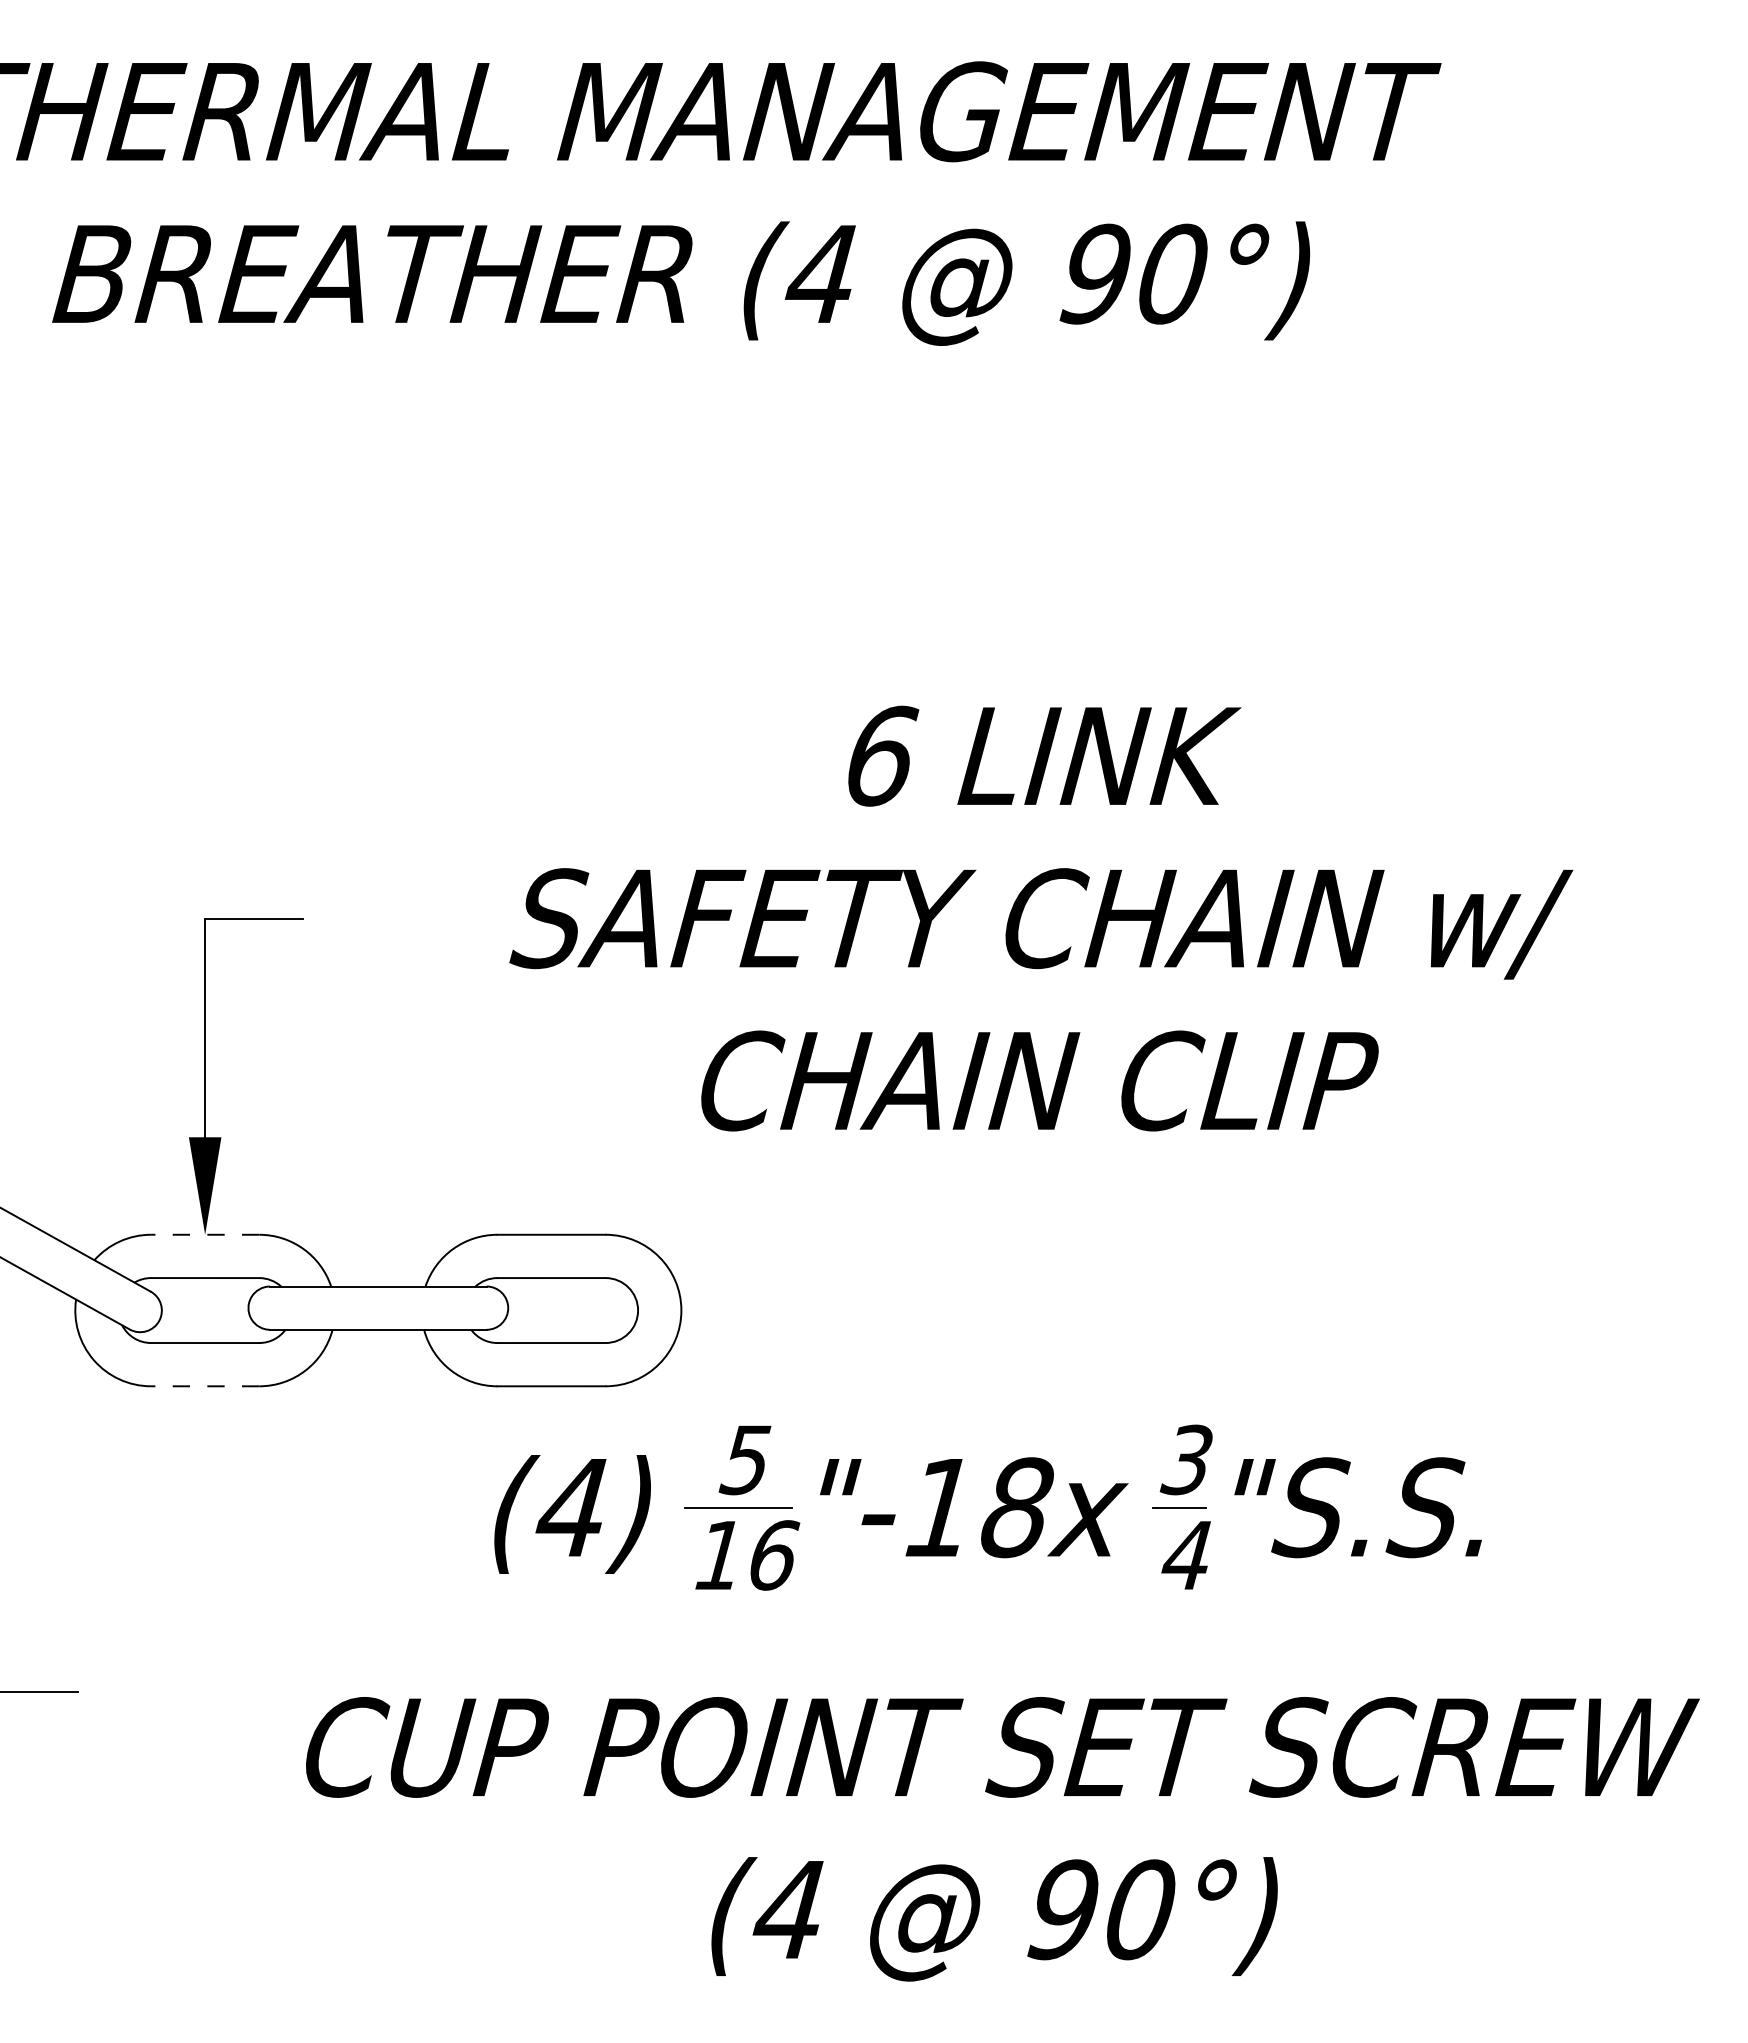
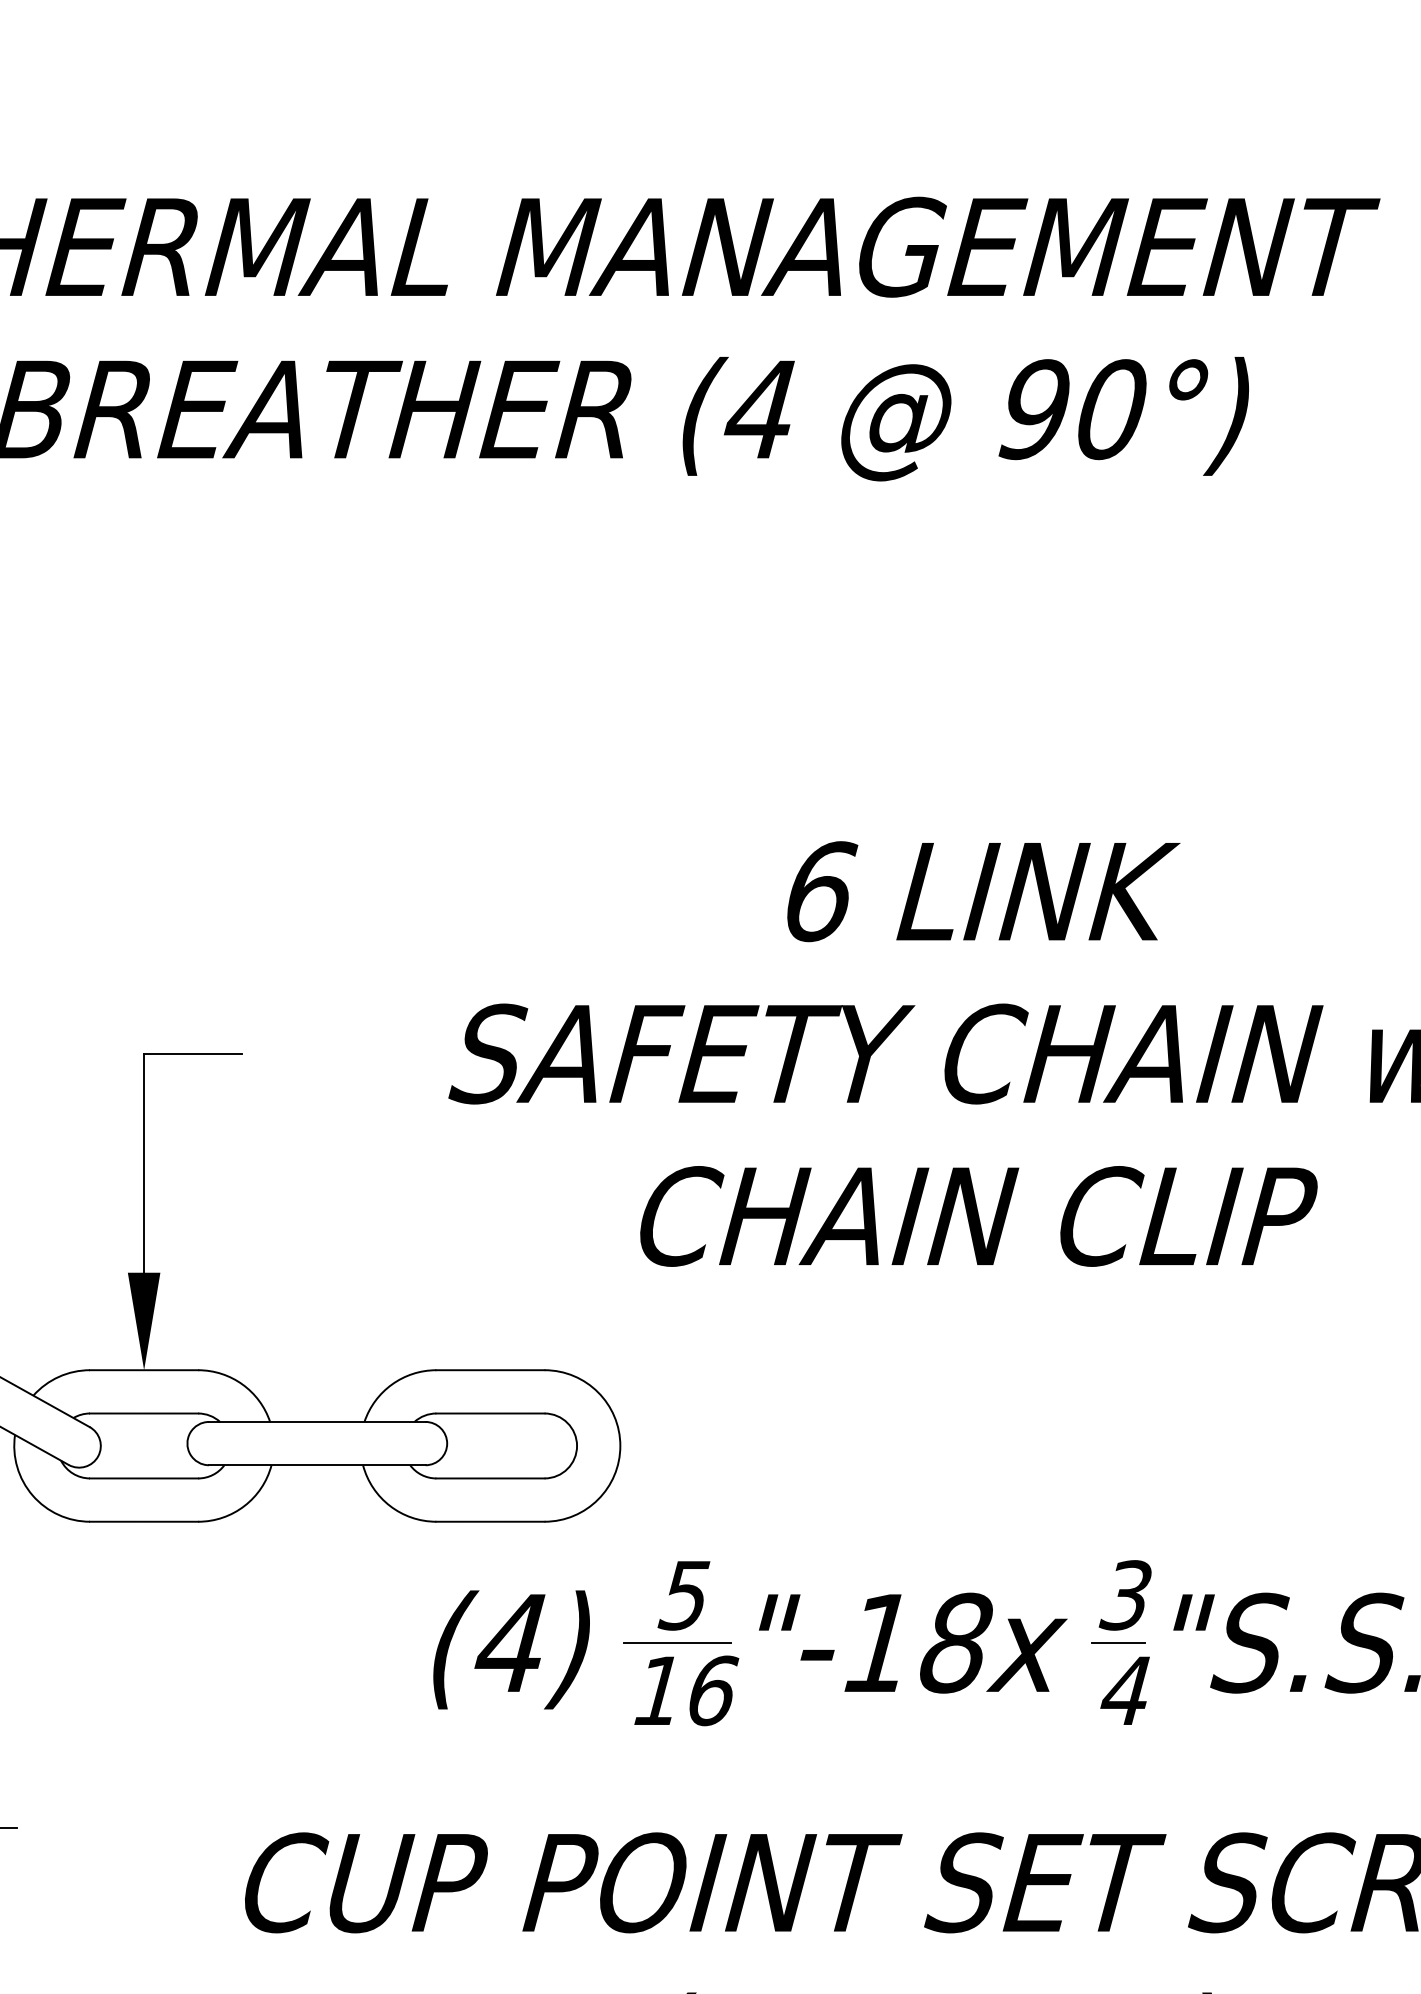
line: (204, 1234) -> (143, 1369), dashed -> solid
line: (204, 1386) -> (143, 1521), dashed -> solid

